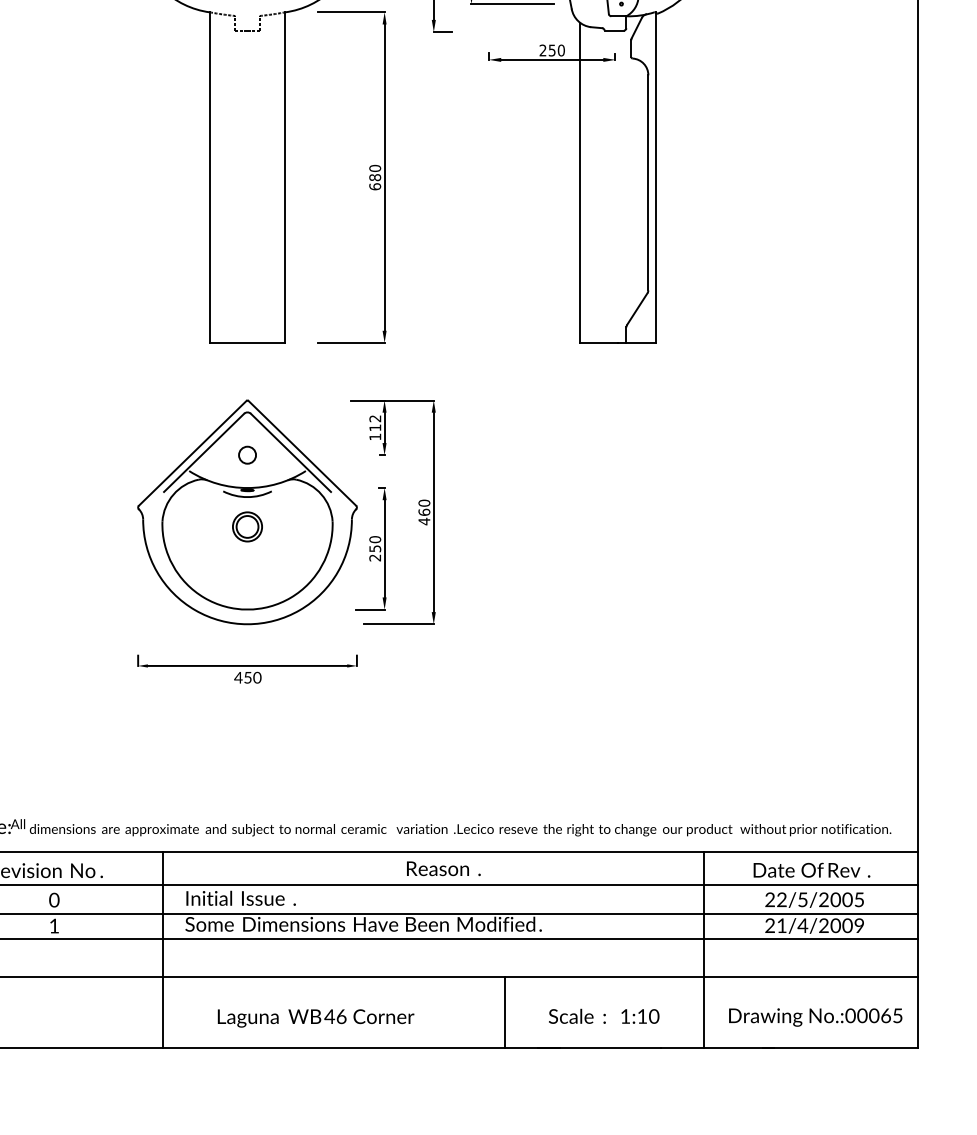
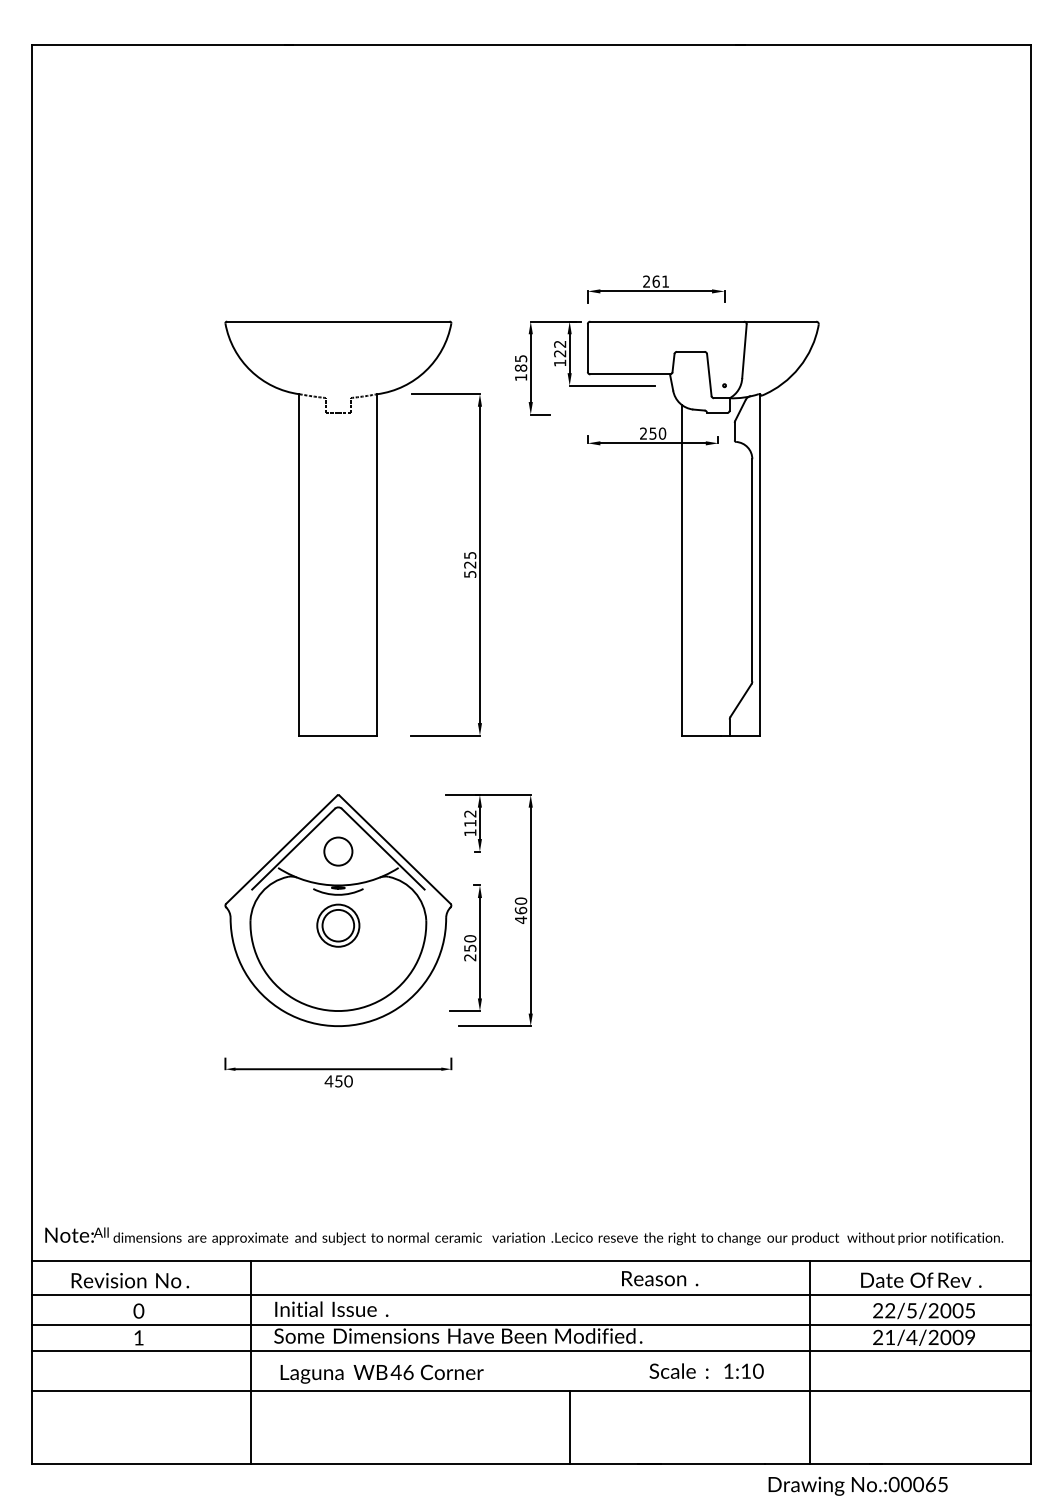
text: (375, 177) -> (470, 564), 680 -> 525
circle: (247, 455) -> (338, 851), size x1.6
part: (247, 526) -> (338, 925), size x1.4
text: (444, 868) -> (660, 1278), moved
line: (505, 1011) -> (570, 1426), moved
text: (603, 1015) -> (706, 1370), moved
text: (815, 1016) -> (857, 1485), moved
text: (315, 1017) -> (381, 1373), moved

